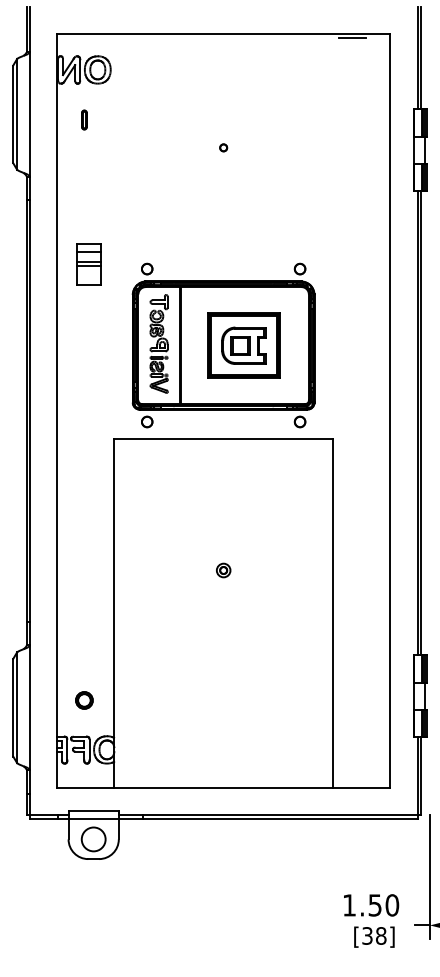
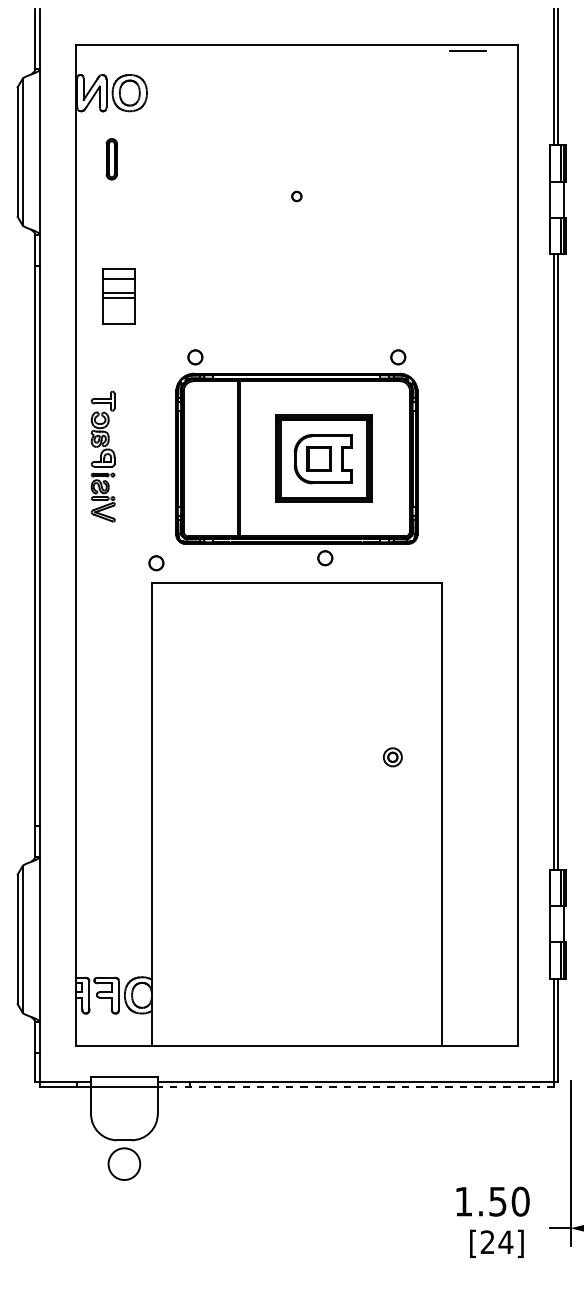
part: (84, 119) -> (112, 159), size x1.6
part: (89, 264) -> (118, 296), moved
part: (158, 343) -> (102, 456), moved
circle: (147, 422) -> (156, 563), moved
circle: (300, 422) -> (325, 558), moved
part: (223, 570) -> (392, 757), moved
part: (84, 700) -> (112, 929), removed
line: (267, 818) -> (355, 1086), solid -> dashed
circle: (93, 838) -> (124, 1163), moved
text: (374, 936) -> (496, 1242), [38] -> [24]

